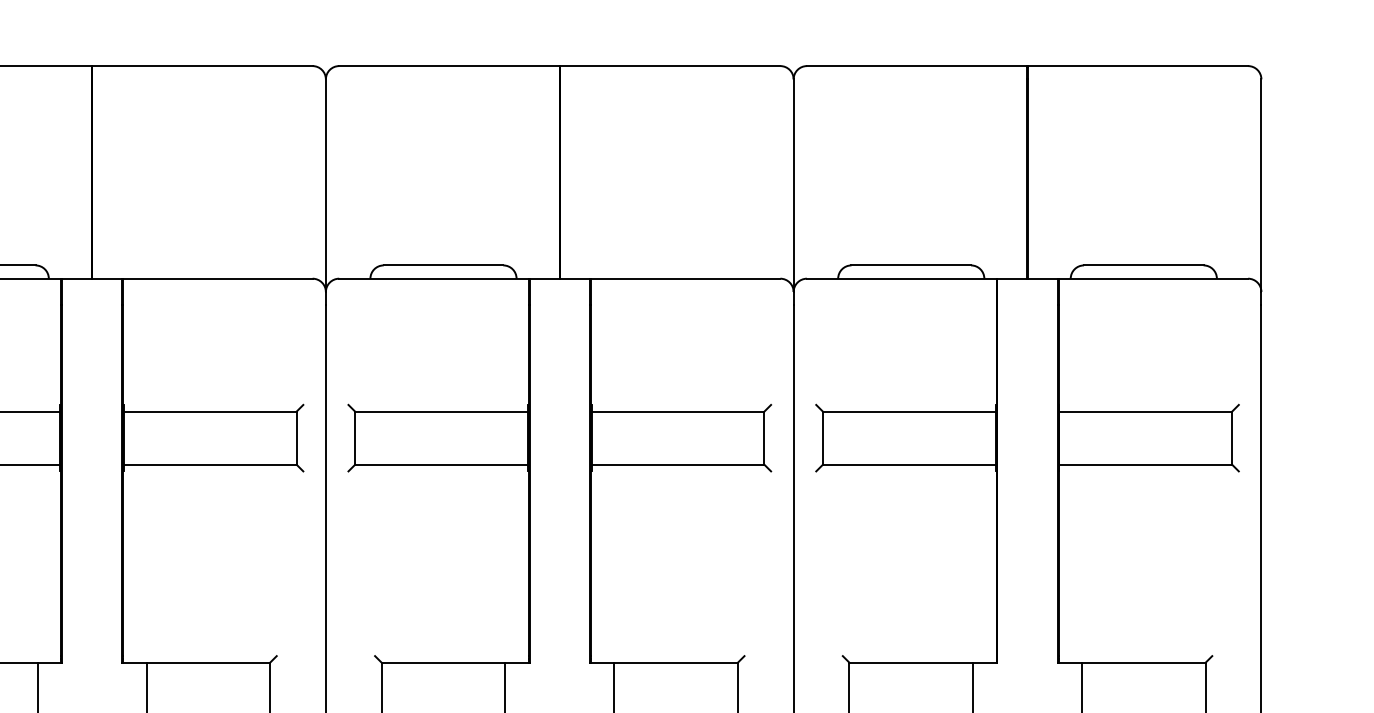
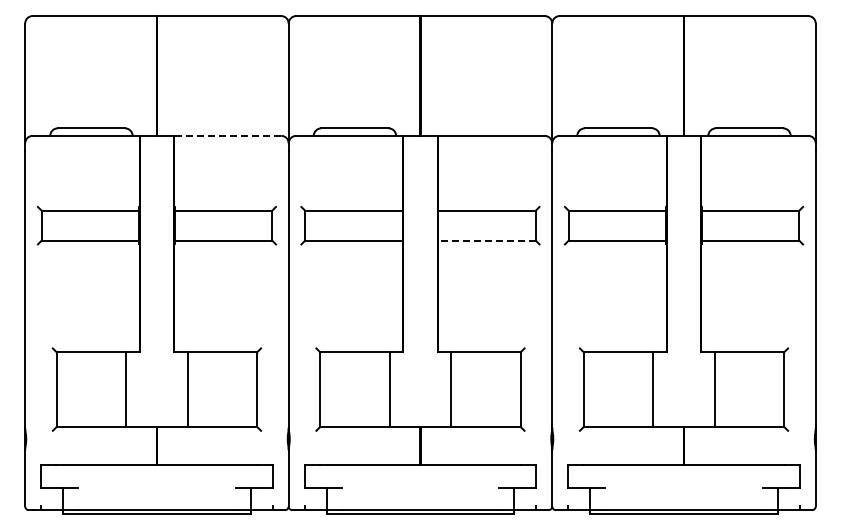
line: (217, 278) -> (227, 135), solid -> dashed
line: (678, 464) -> (487, 240), solid -> dashed

